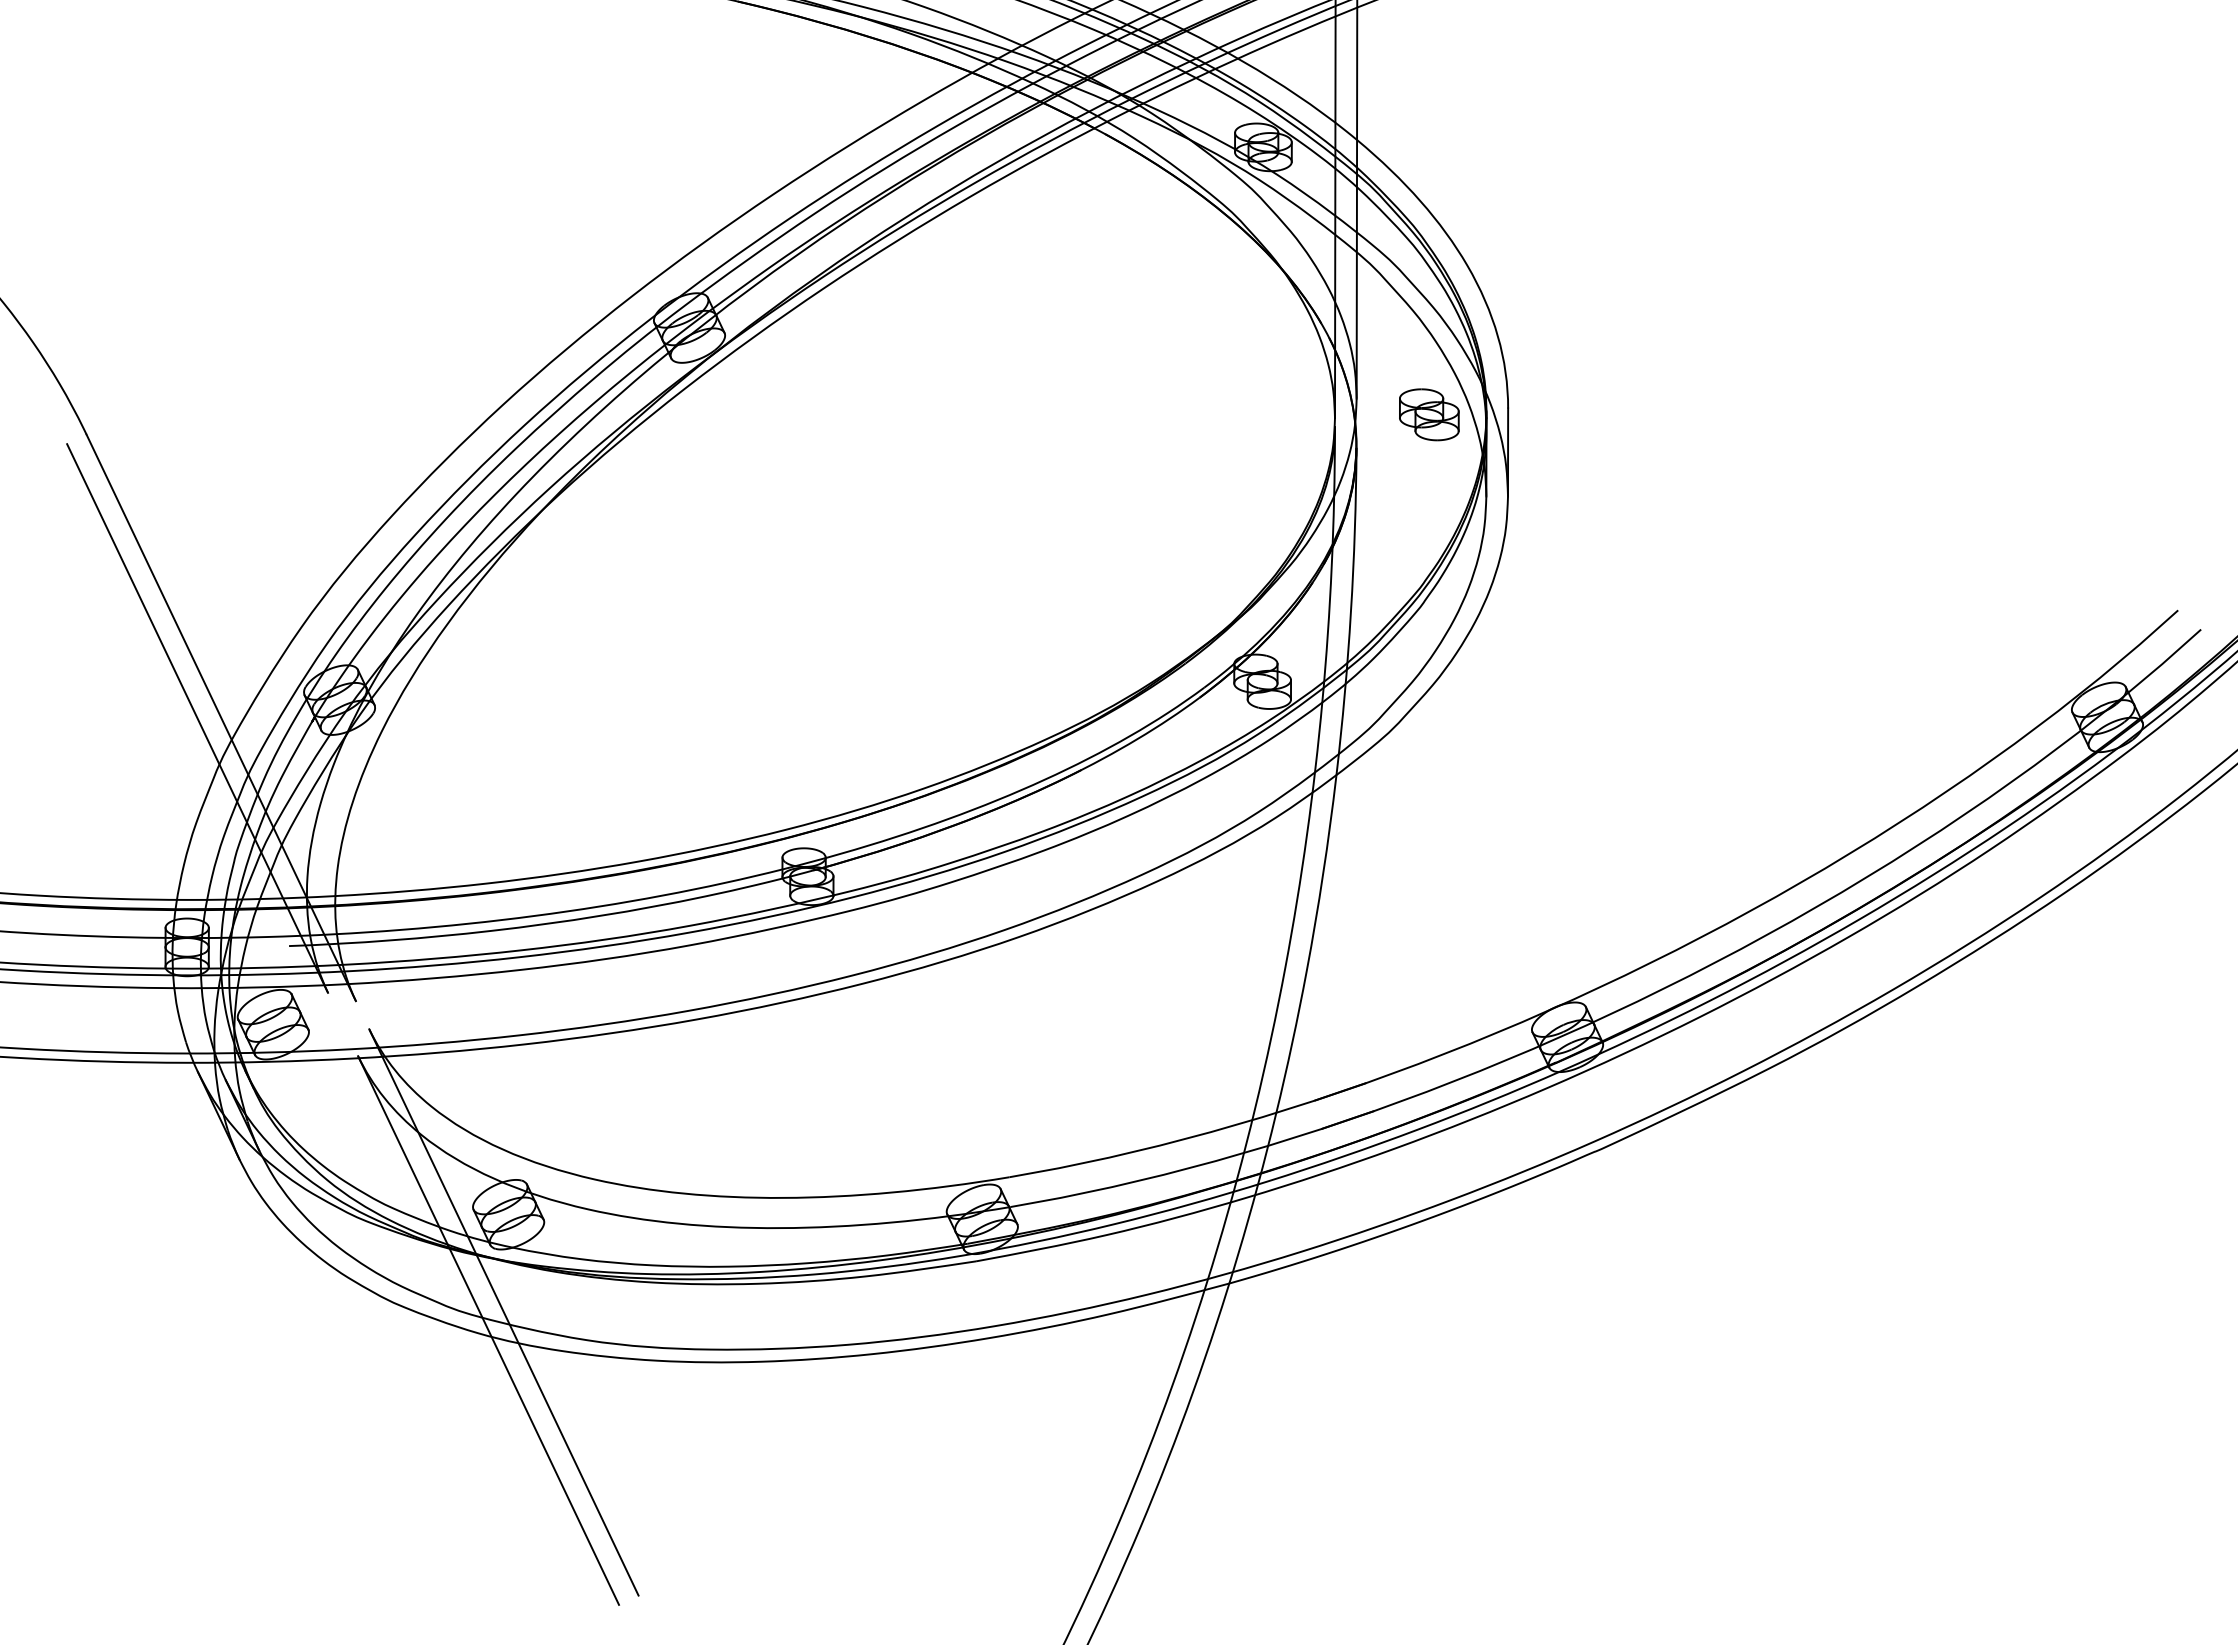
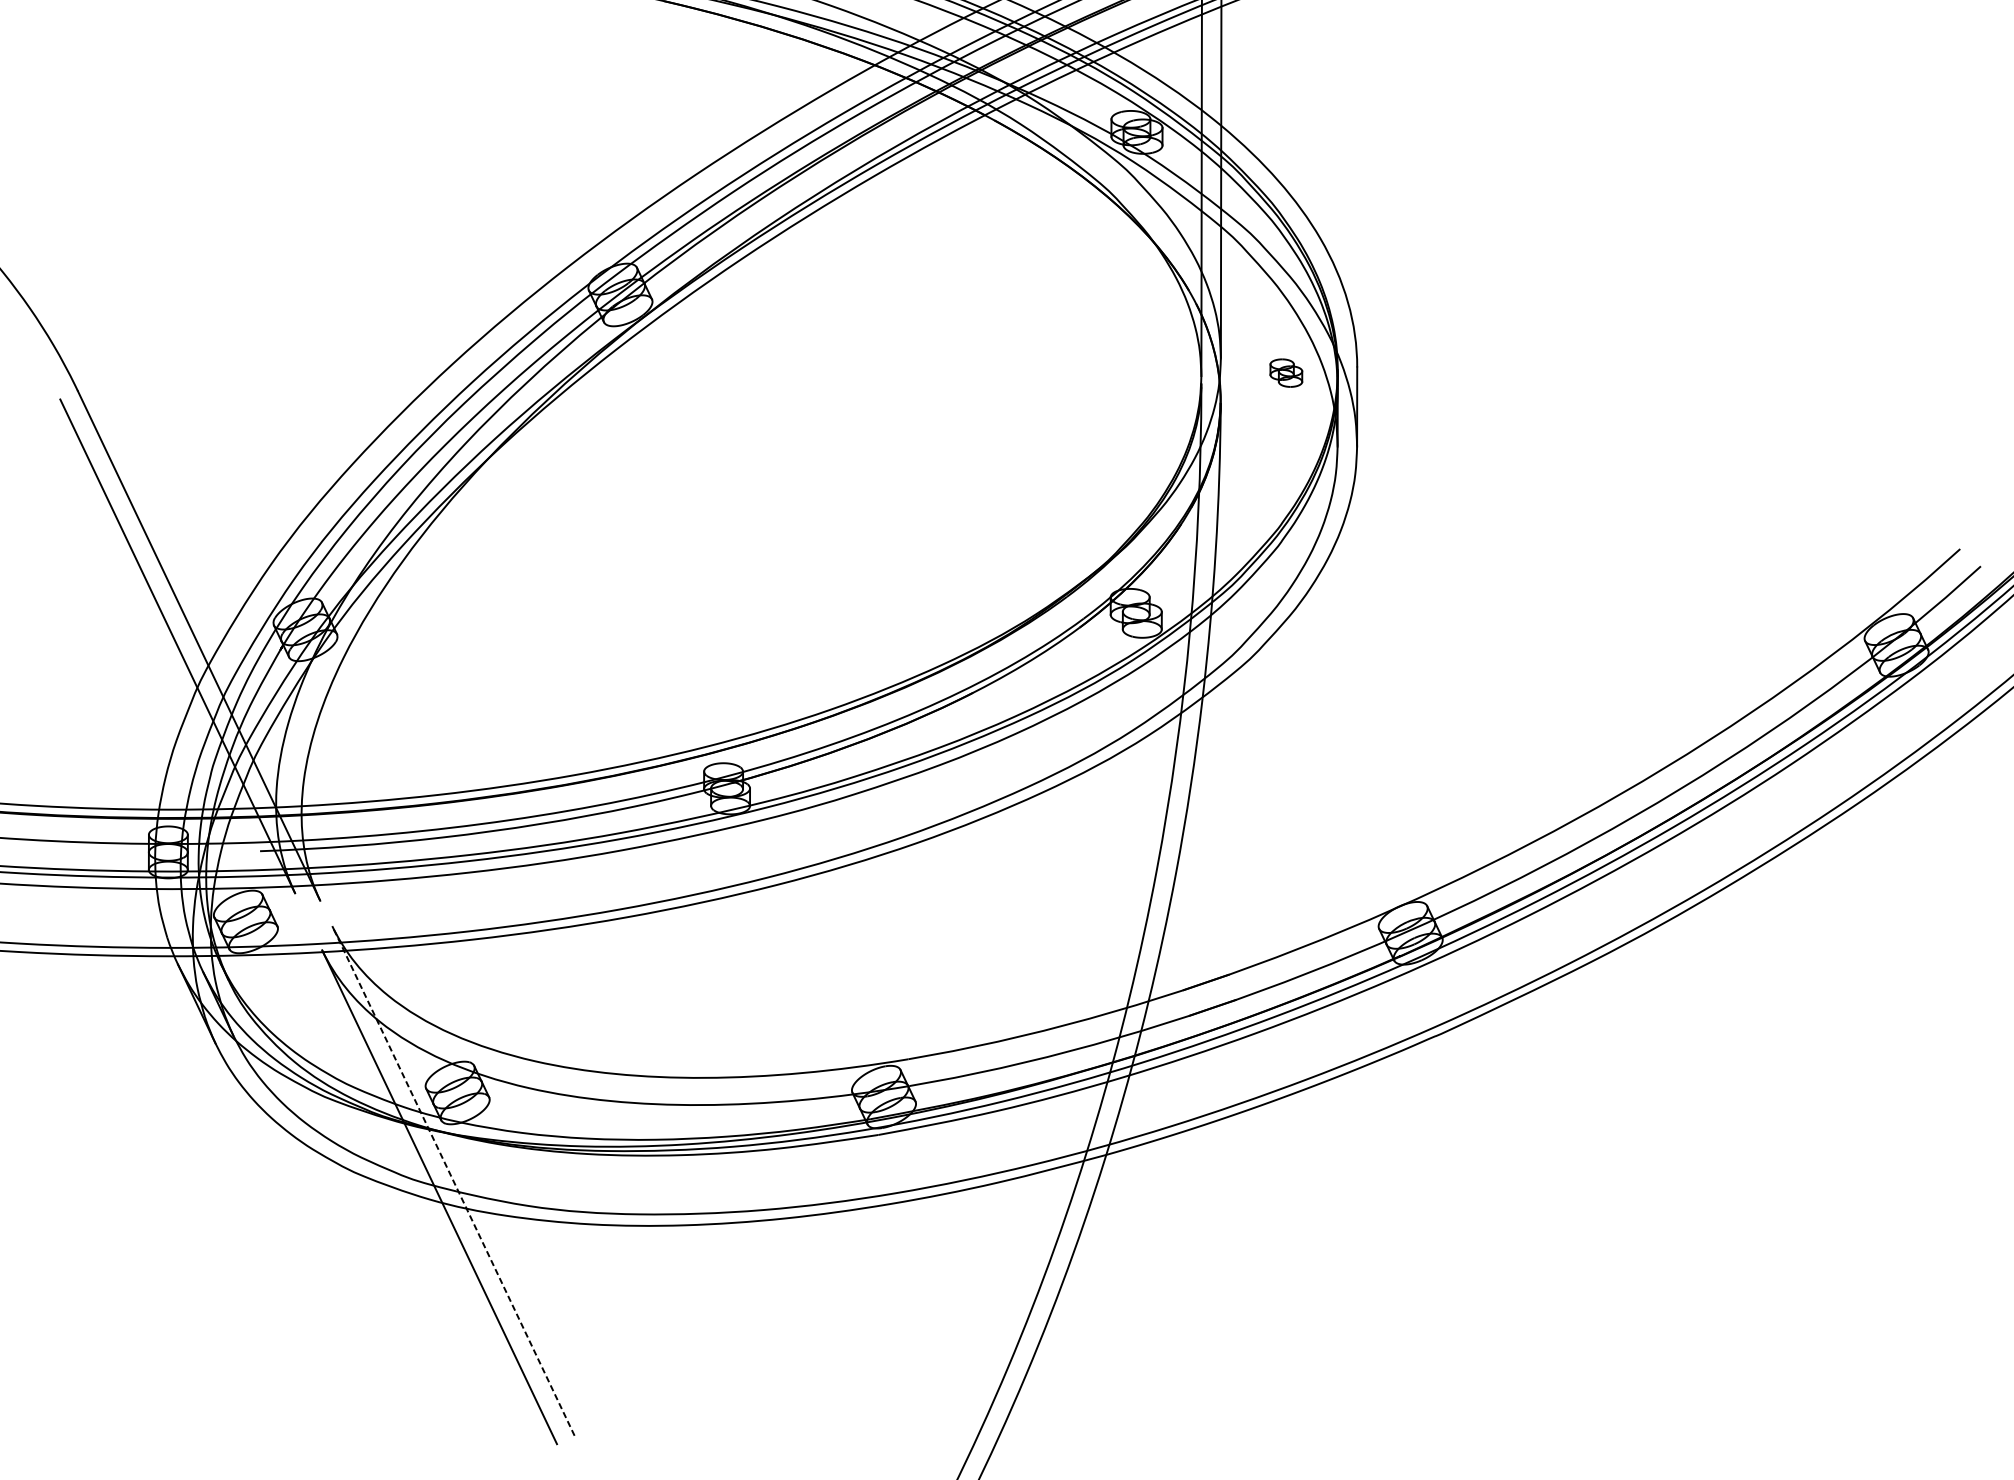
part: (1429, 414) -> (1286, 372), size x0.6
line: (503, 1312) -> (453, 1181), solid -> dashed

